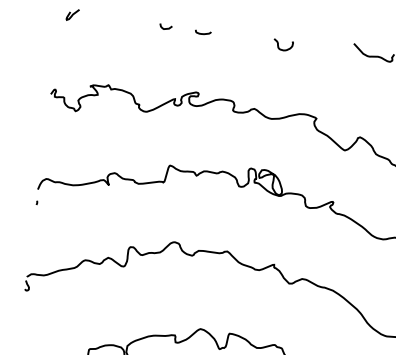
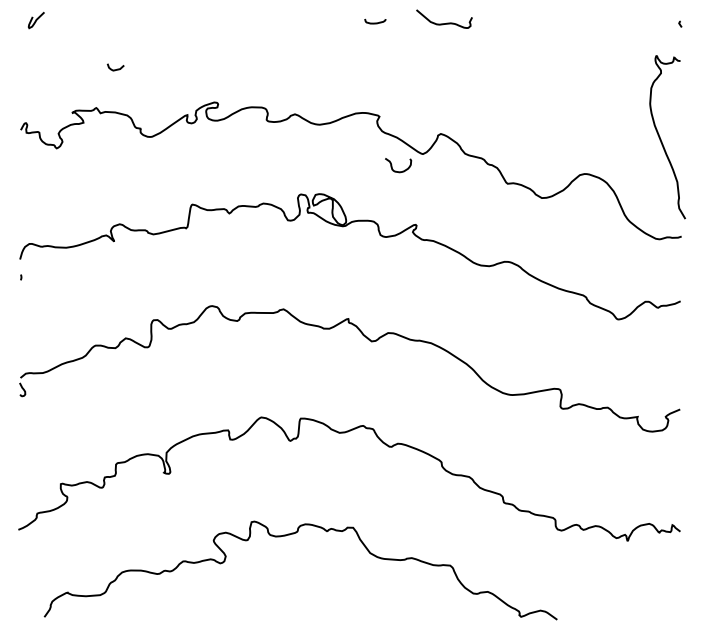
curve: (165, 28) -> (115, 69), moved
curve: (203, 33) -> (375, 22), moved
curve: (280, 48) -> (395, 170), moved

